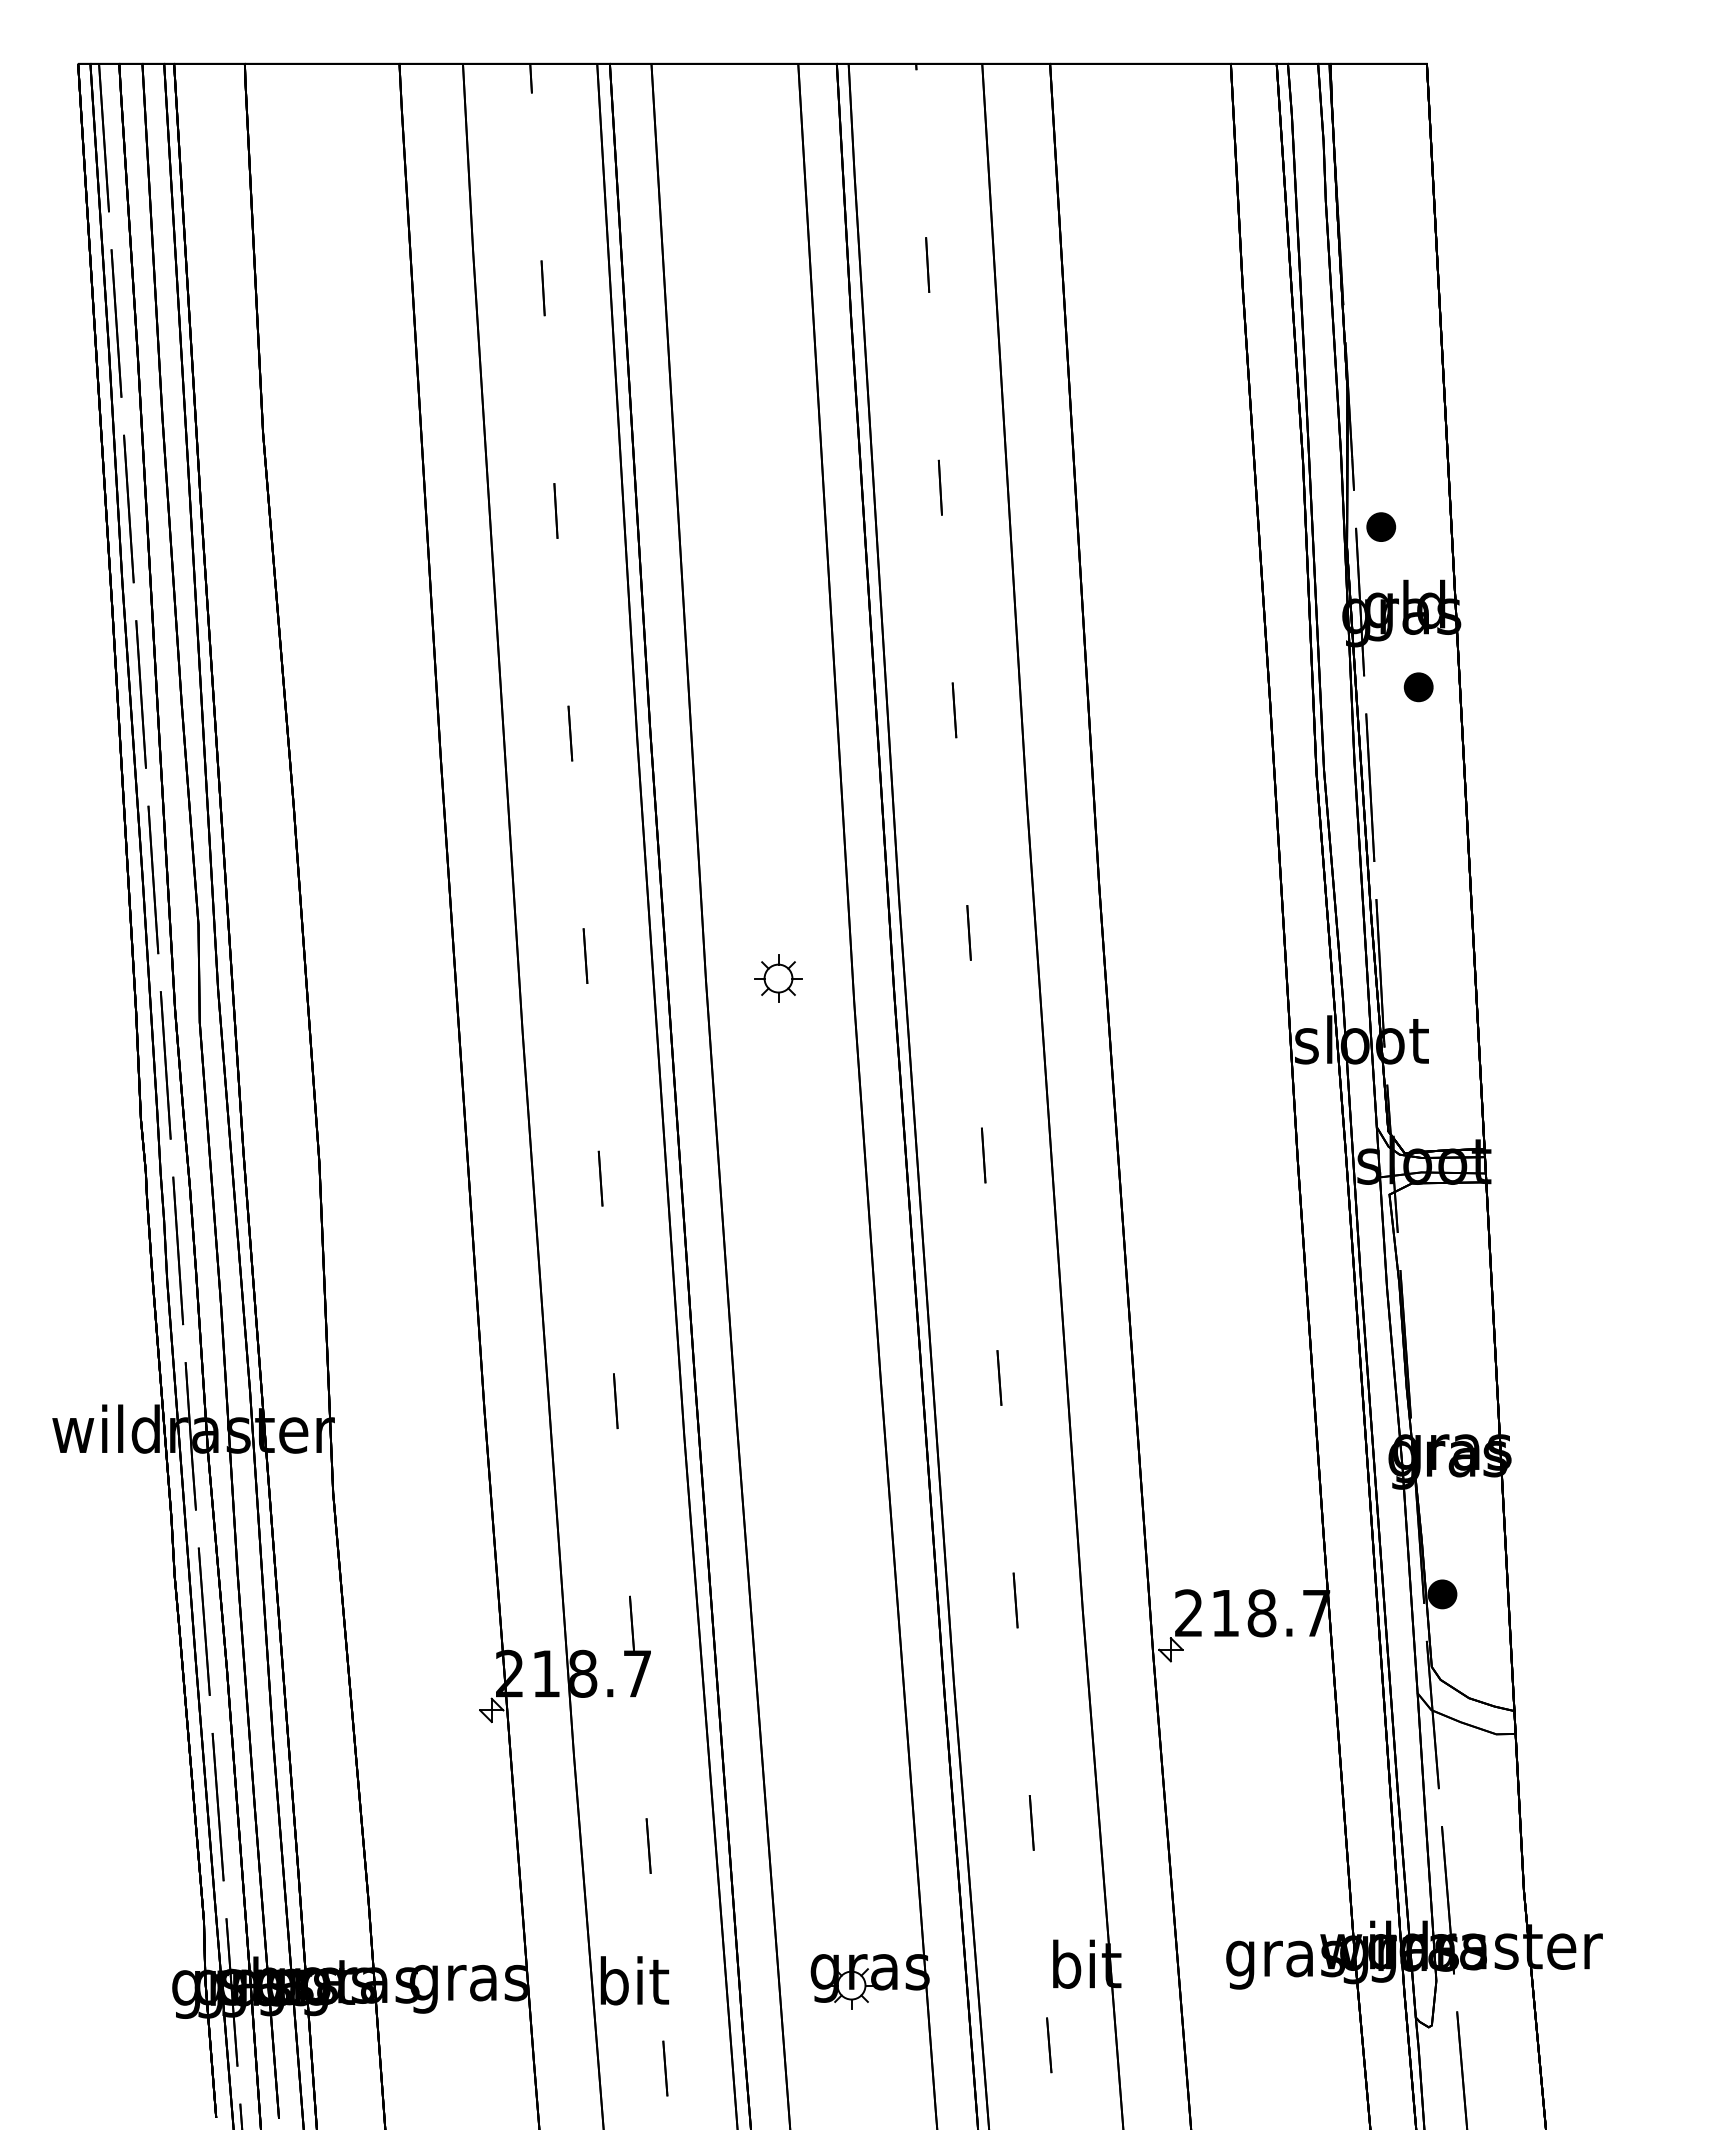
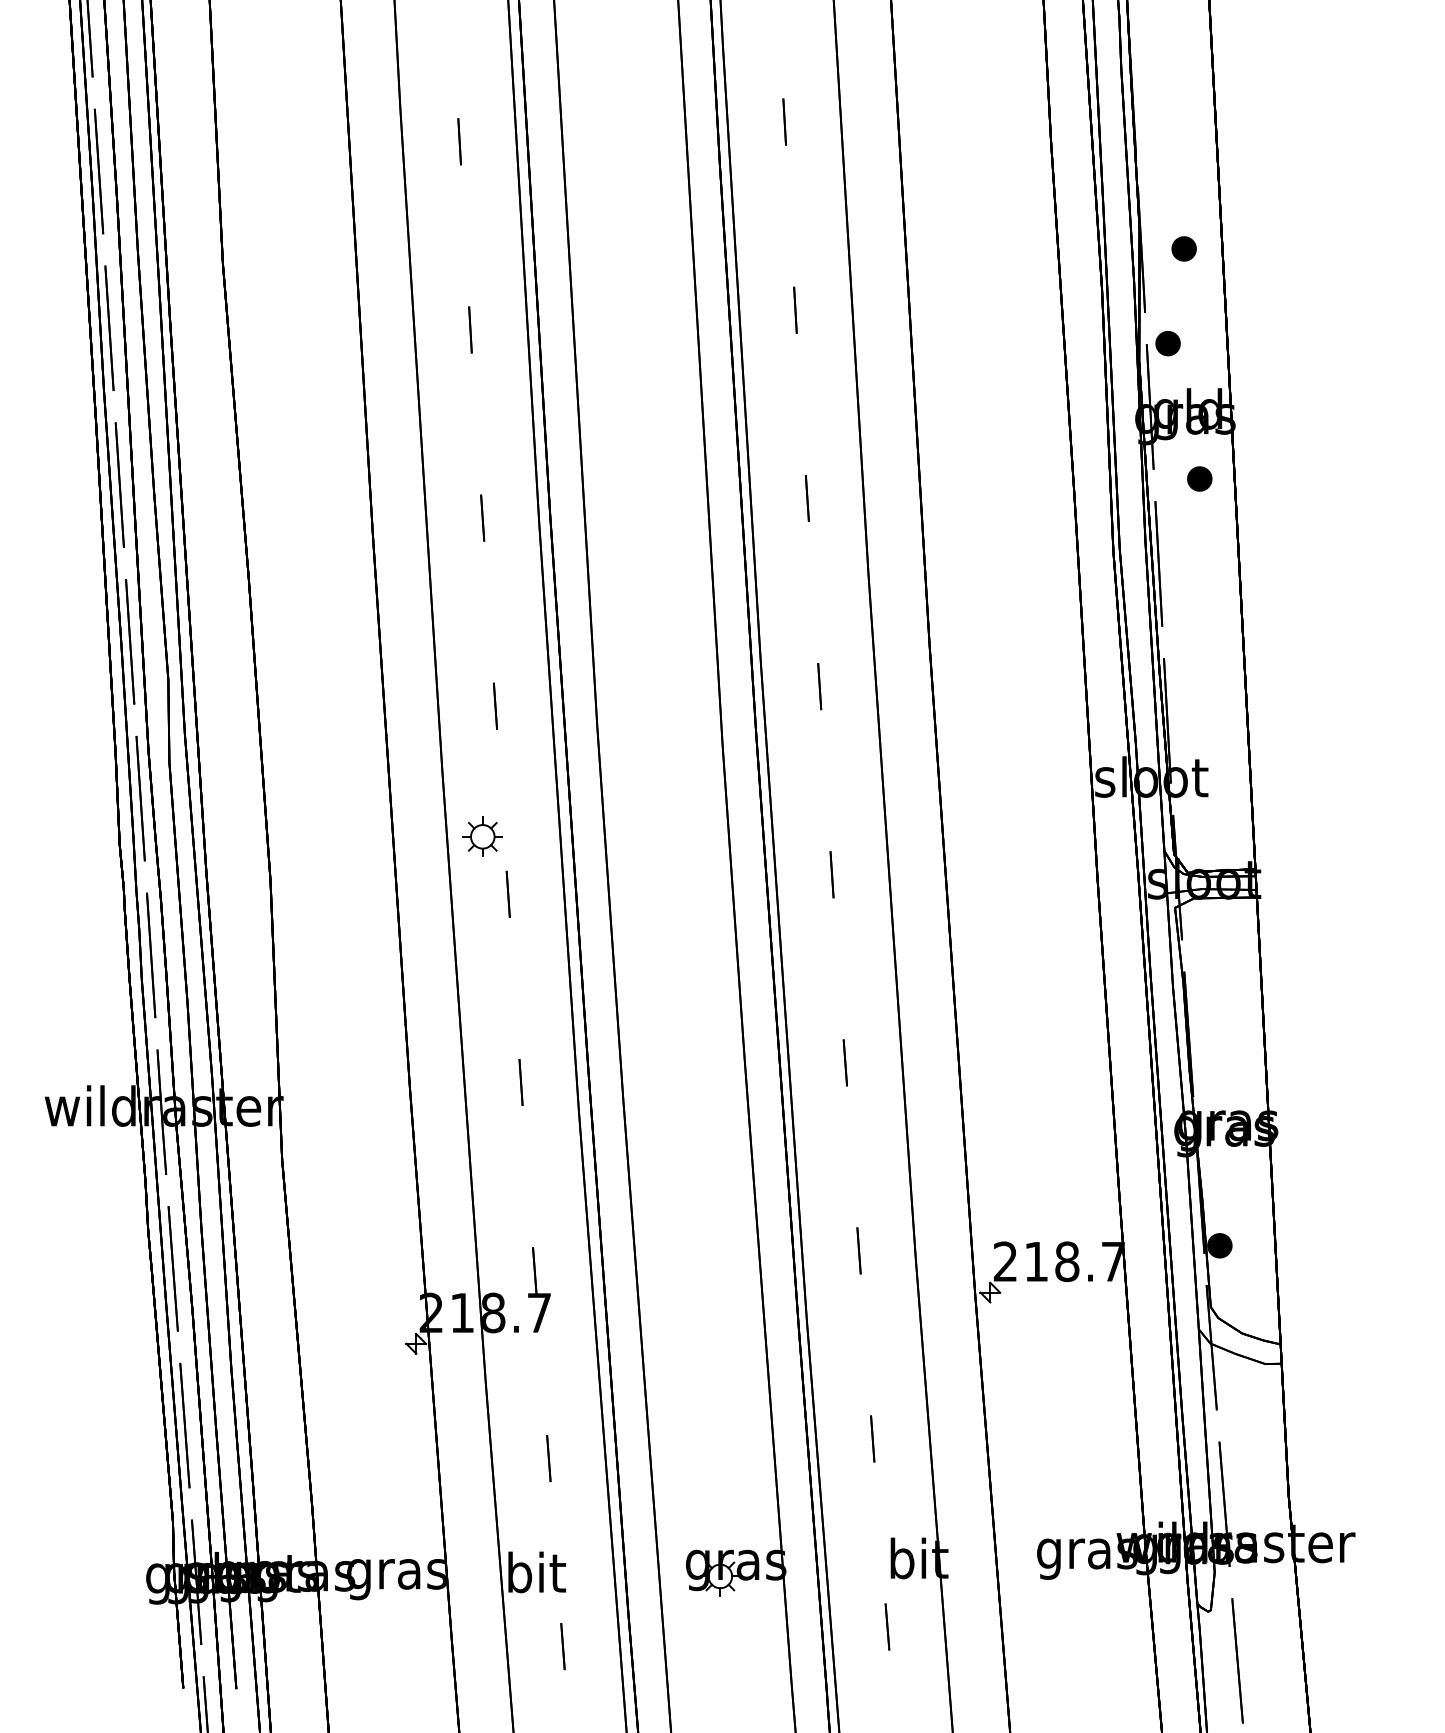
part: (1400, 414) -> (1184, 248), added
part: (778, 978) -> (482, 836), moved

